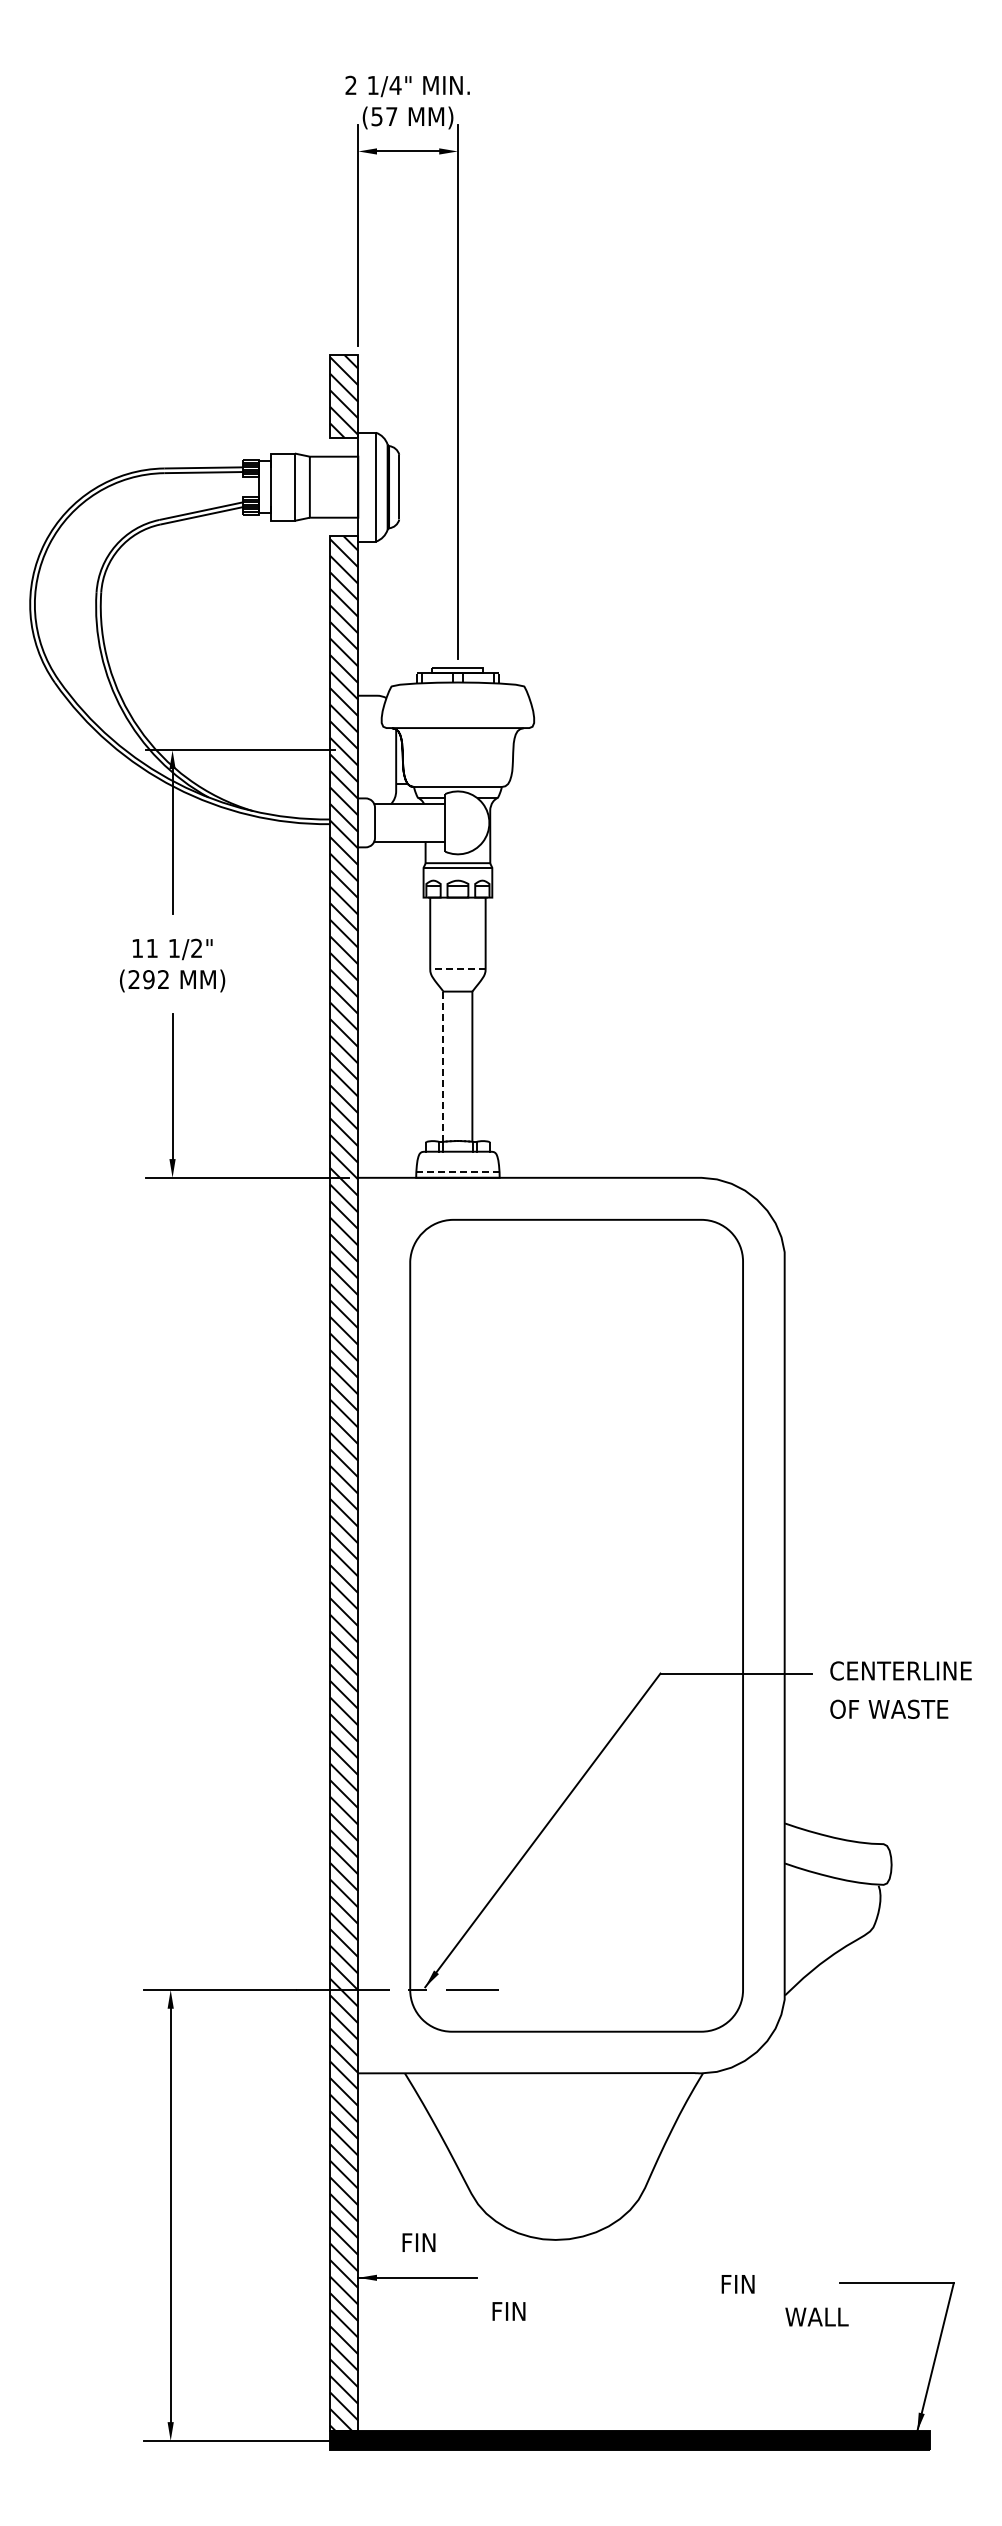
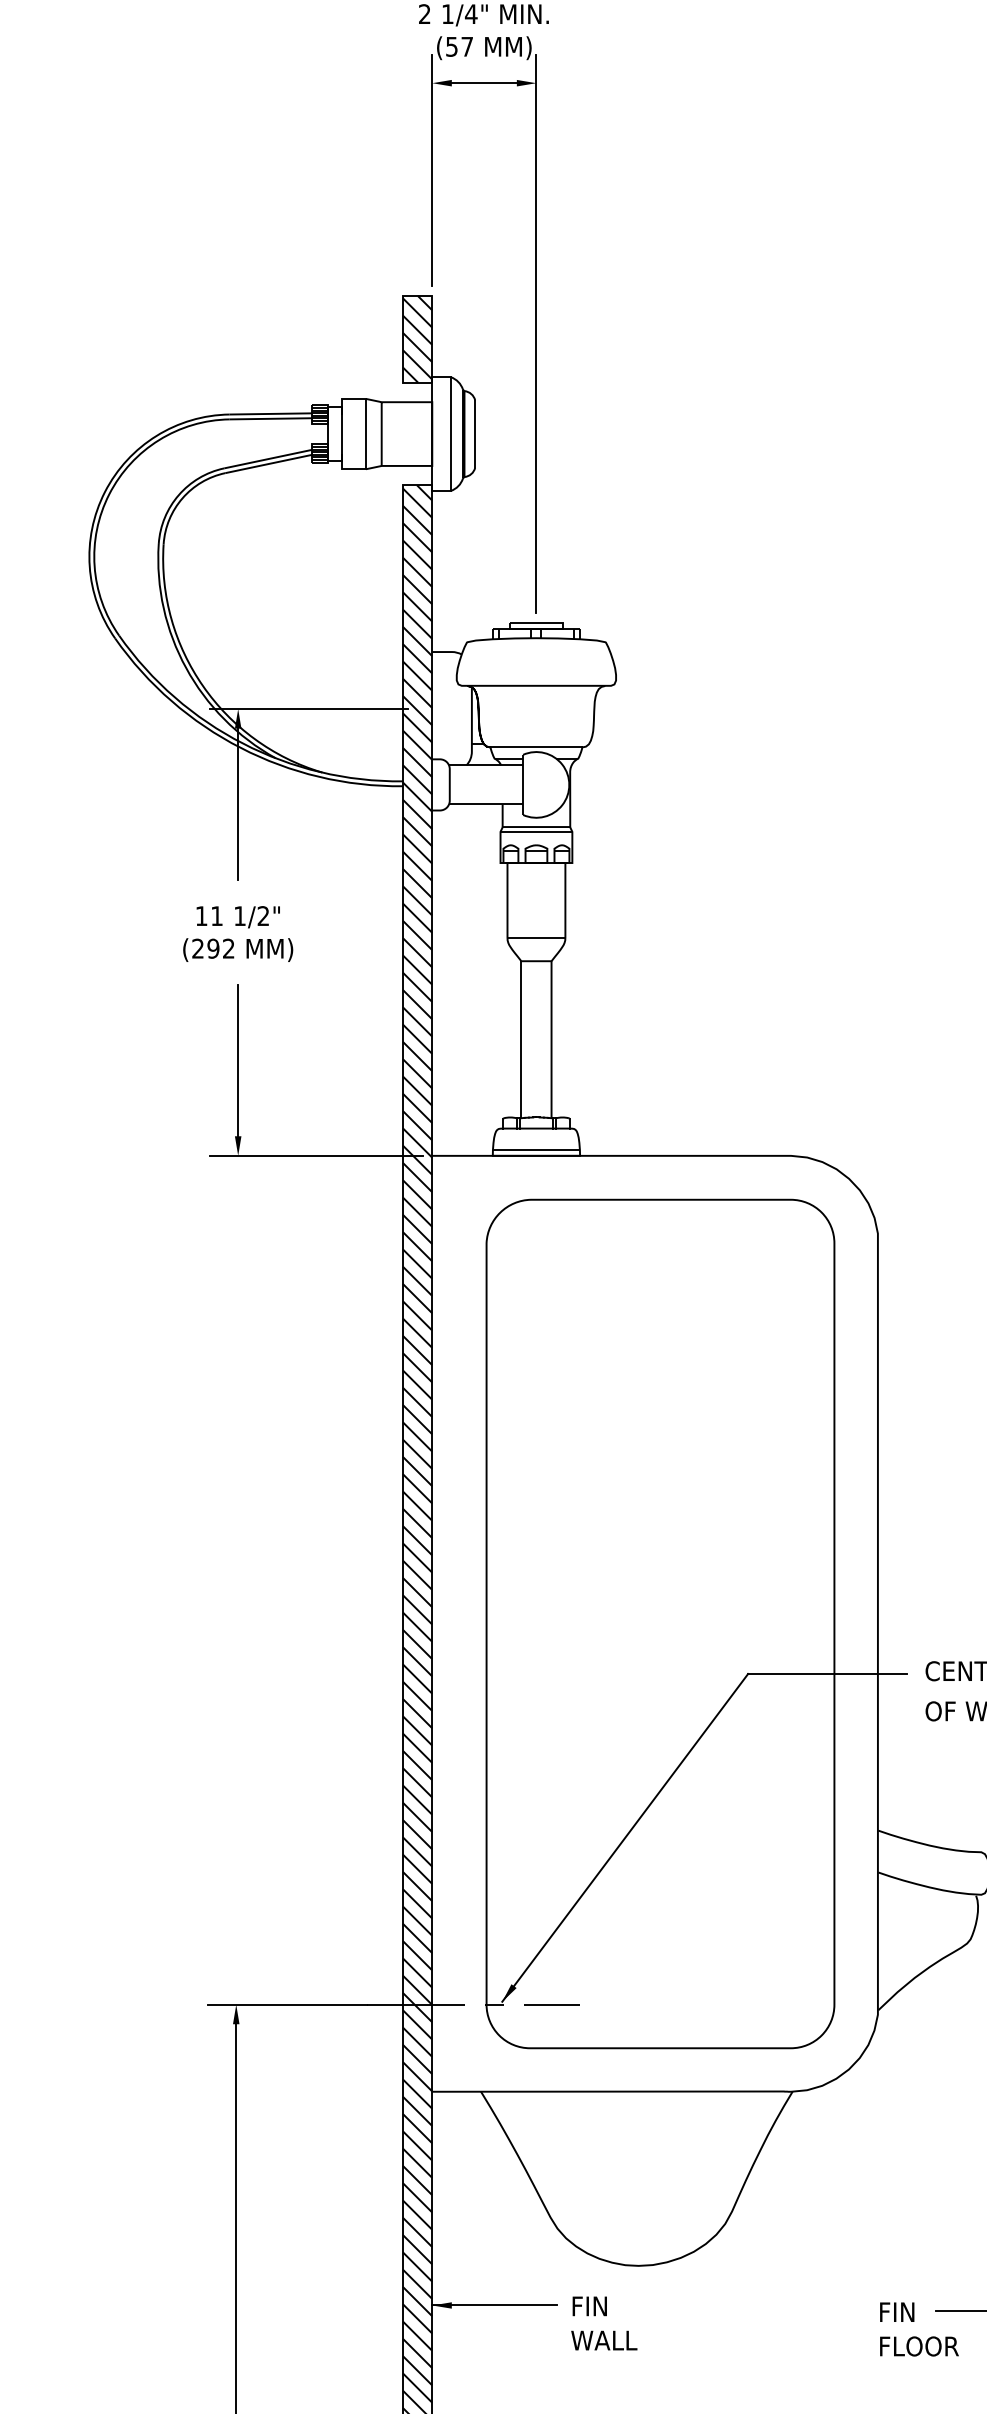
line: (457, 968) -> (535, 937), dashed -> solid
line: (443, 1066) -> (521, 1039), dashed -> solid
line: (457, 1172) -> (535, 1150), dashed -> solid
text: (418, 2242) -> (589, 2306), moved
text: (737, 2284) -> (896, 2312), moved
text: (522, 2311) -> (603, 2340), FIN -> WALL
text: (823, 2316) -> (918, 2345), WALL -> FLOOR

